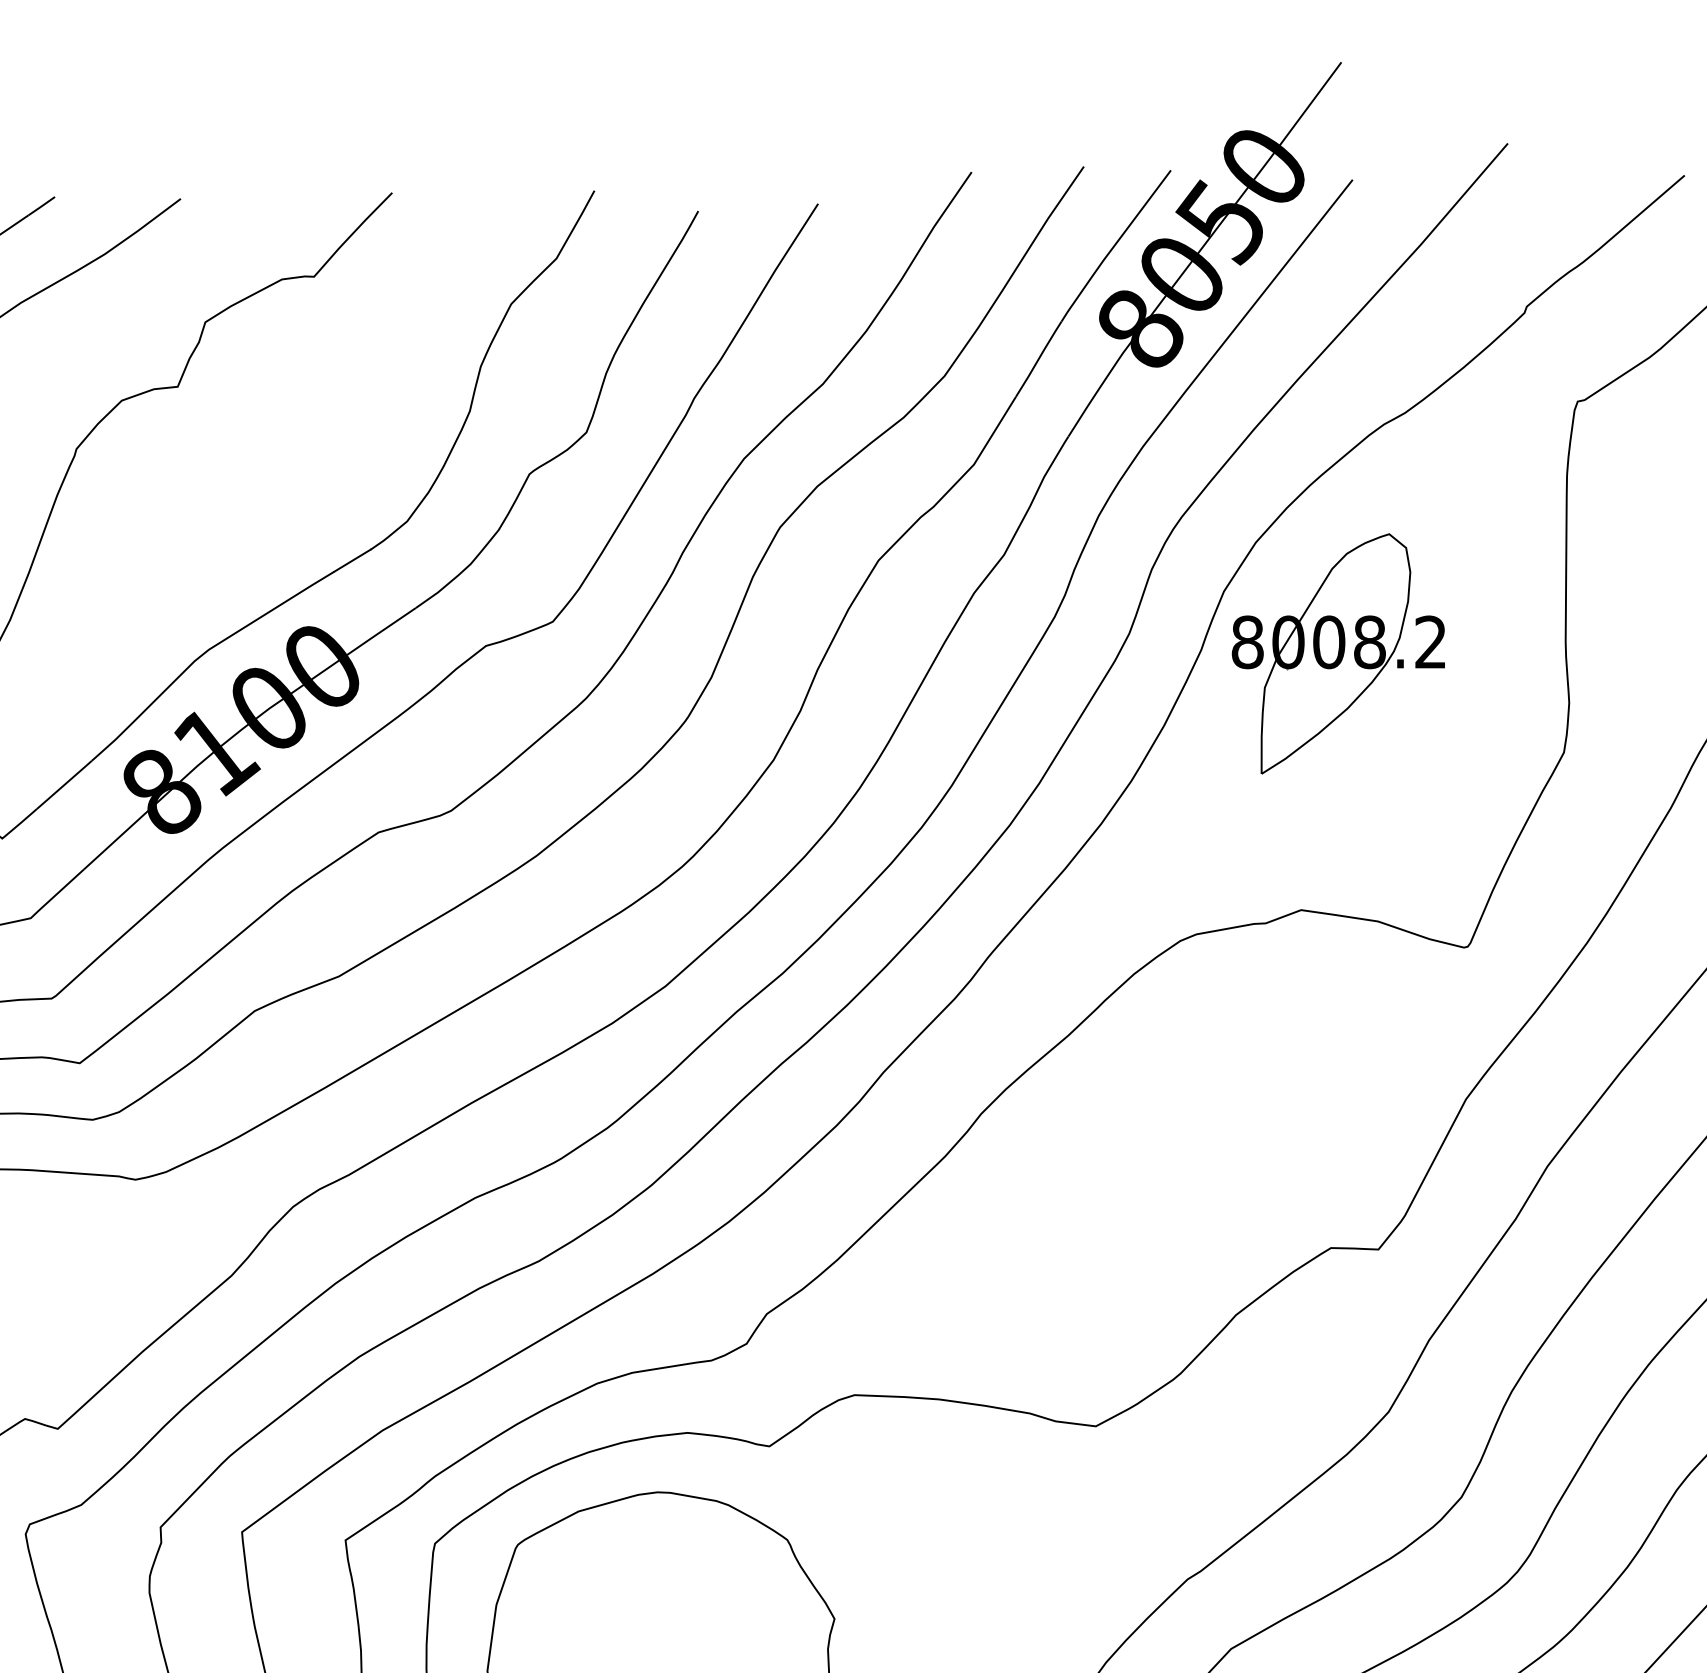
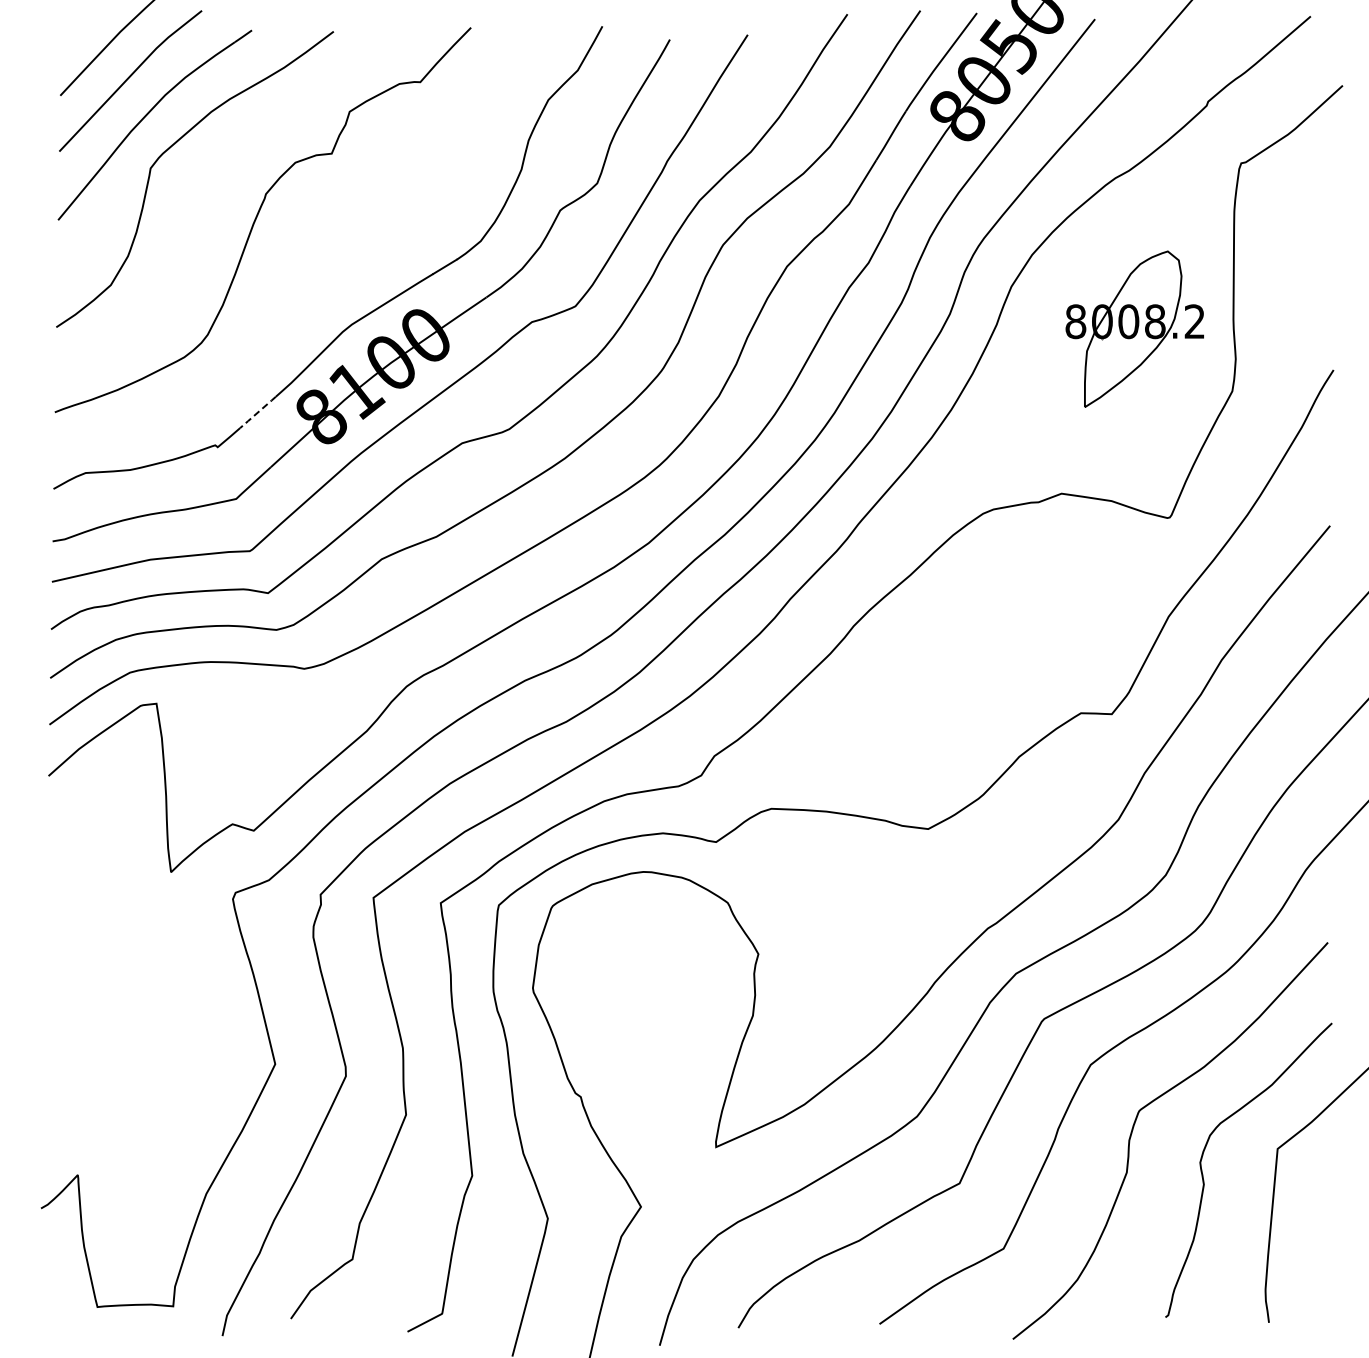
part: (1337, 652) -> (1134, 328), moved
line: (63, 785) -> (257, 412), solid -> dashed

